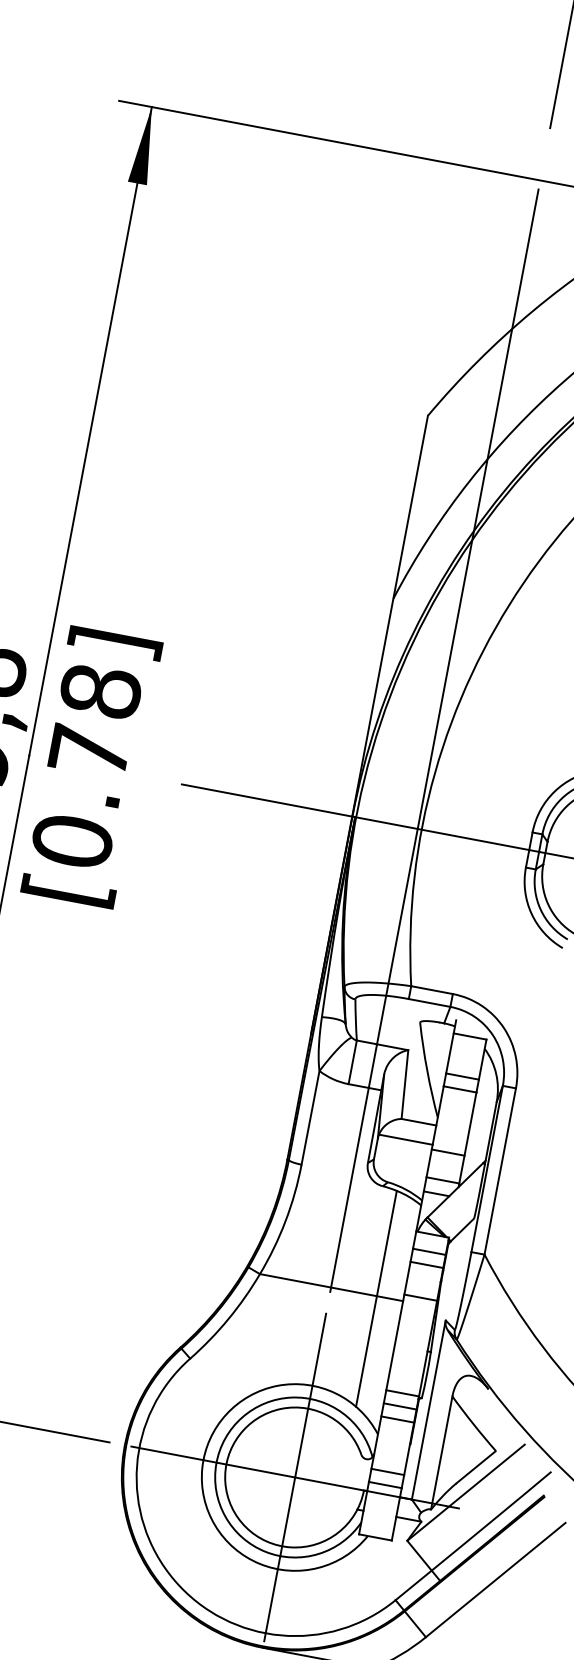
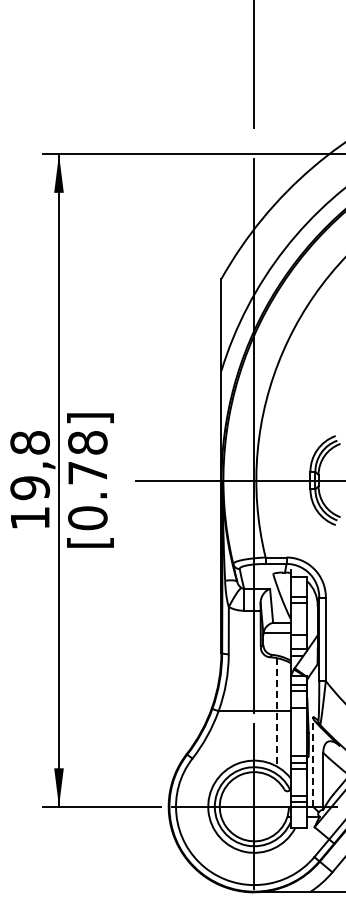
line: (376, 1300) -> (277, 713), solid -> dashed
line: (429, 1409) -> (313, 761), solid -> dashed

